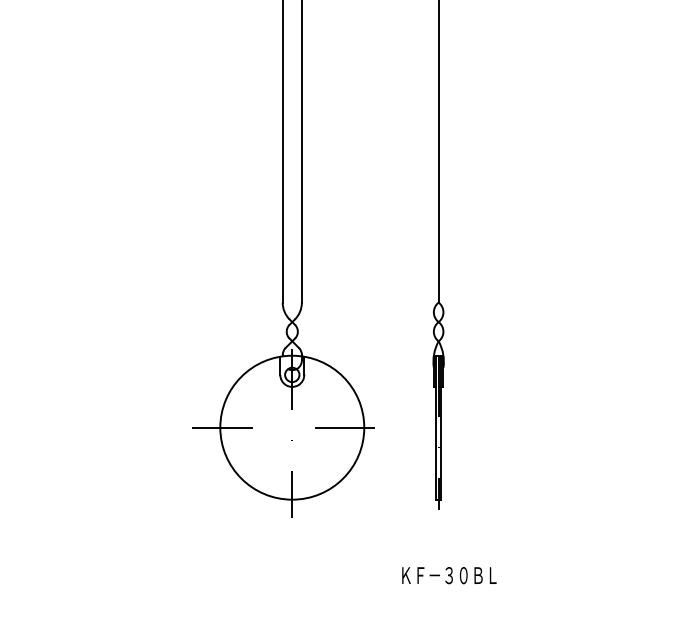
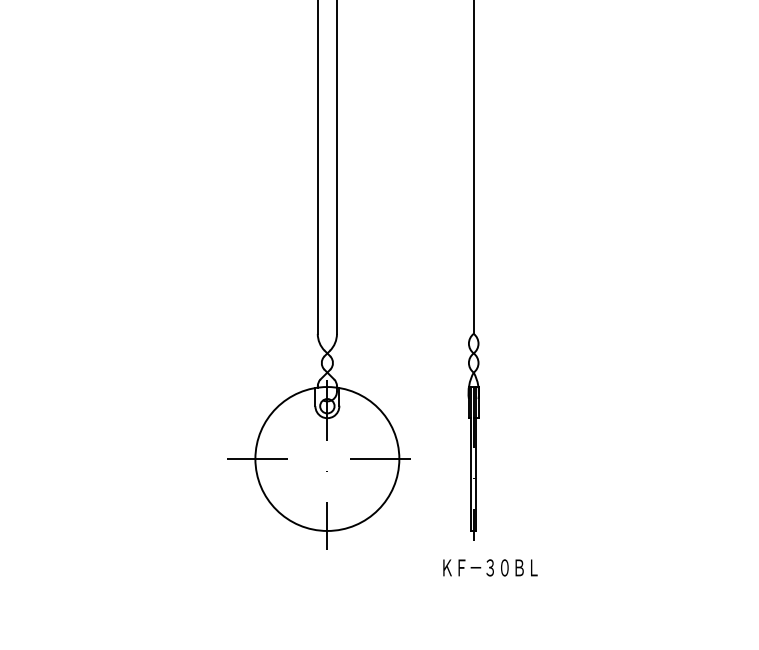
text: (449, 575) -> (490, 567), moved

